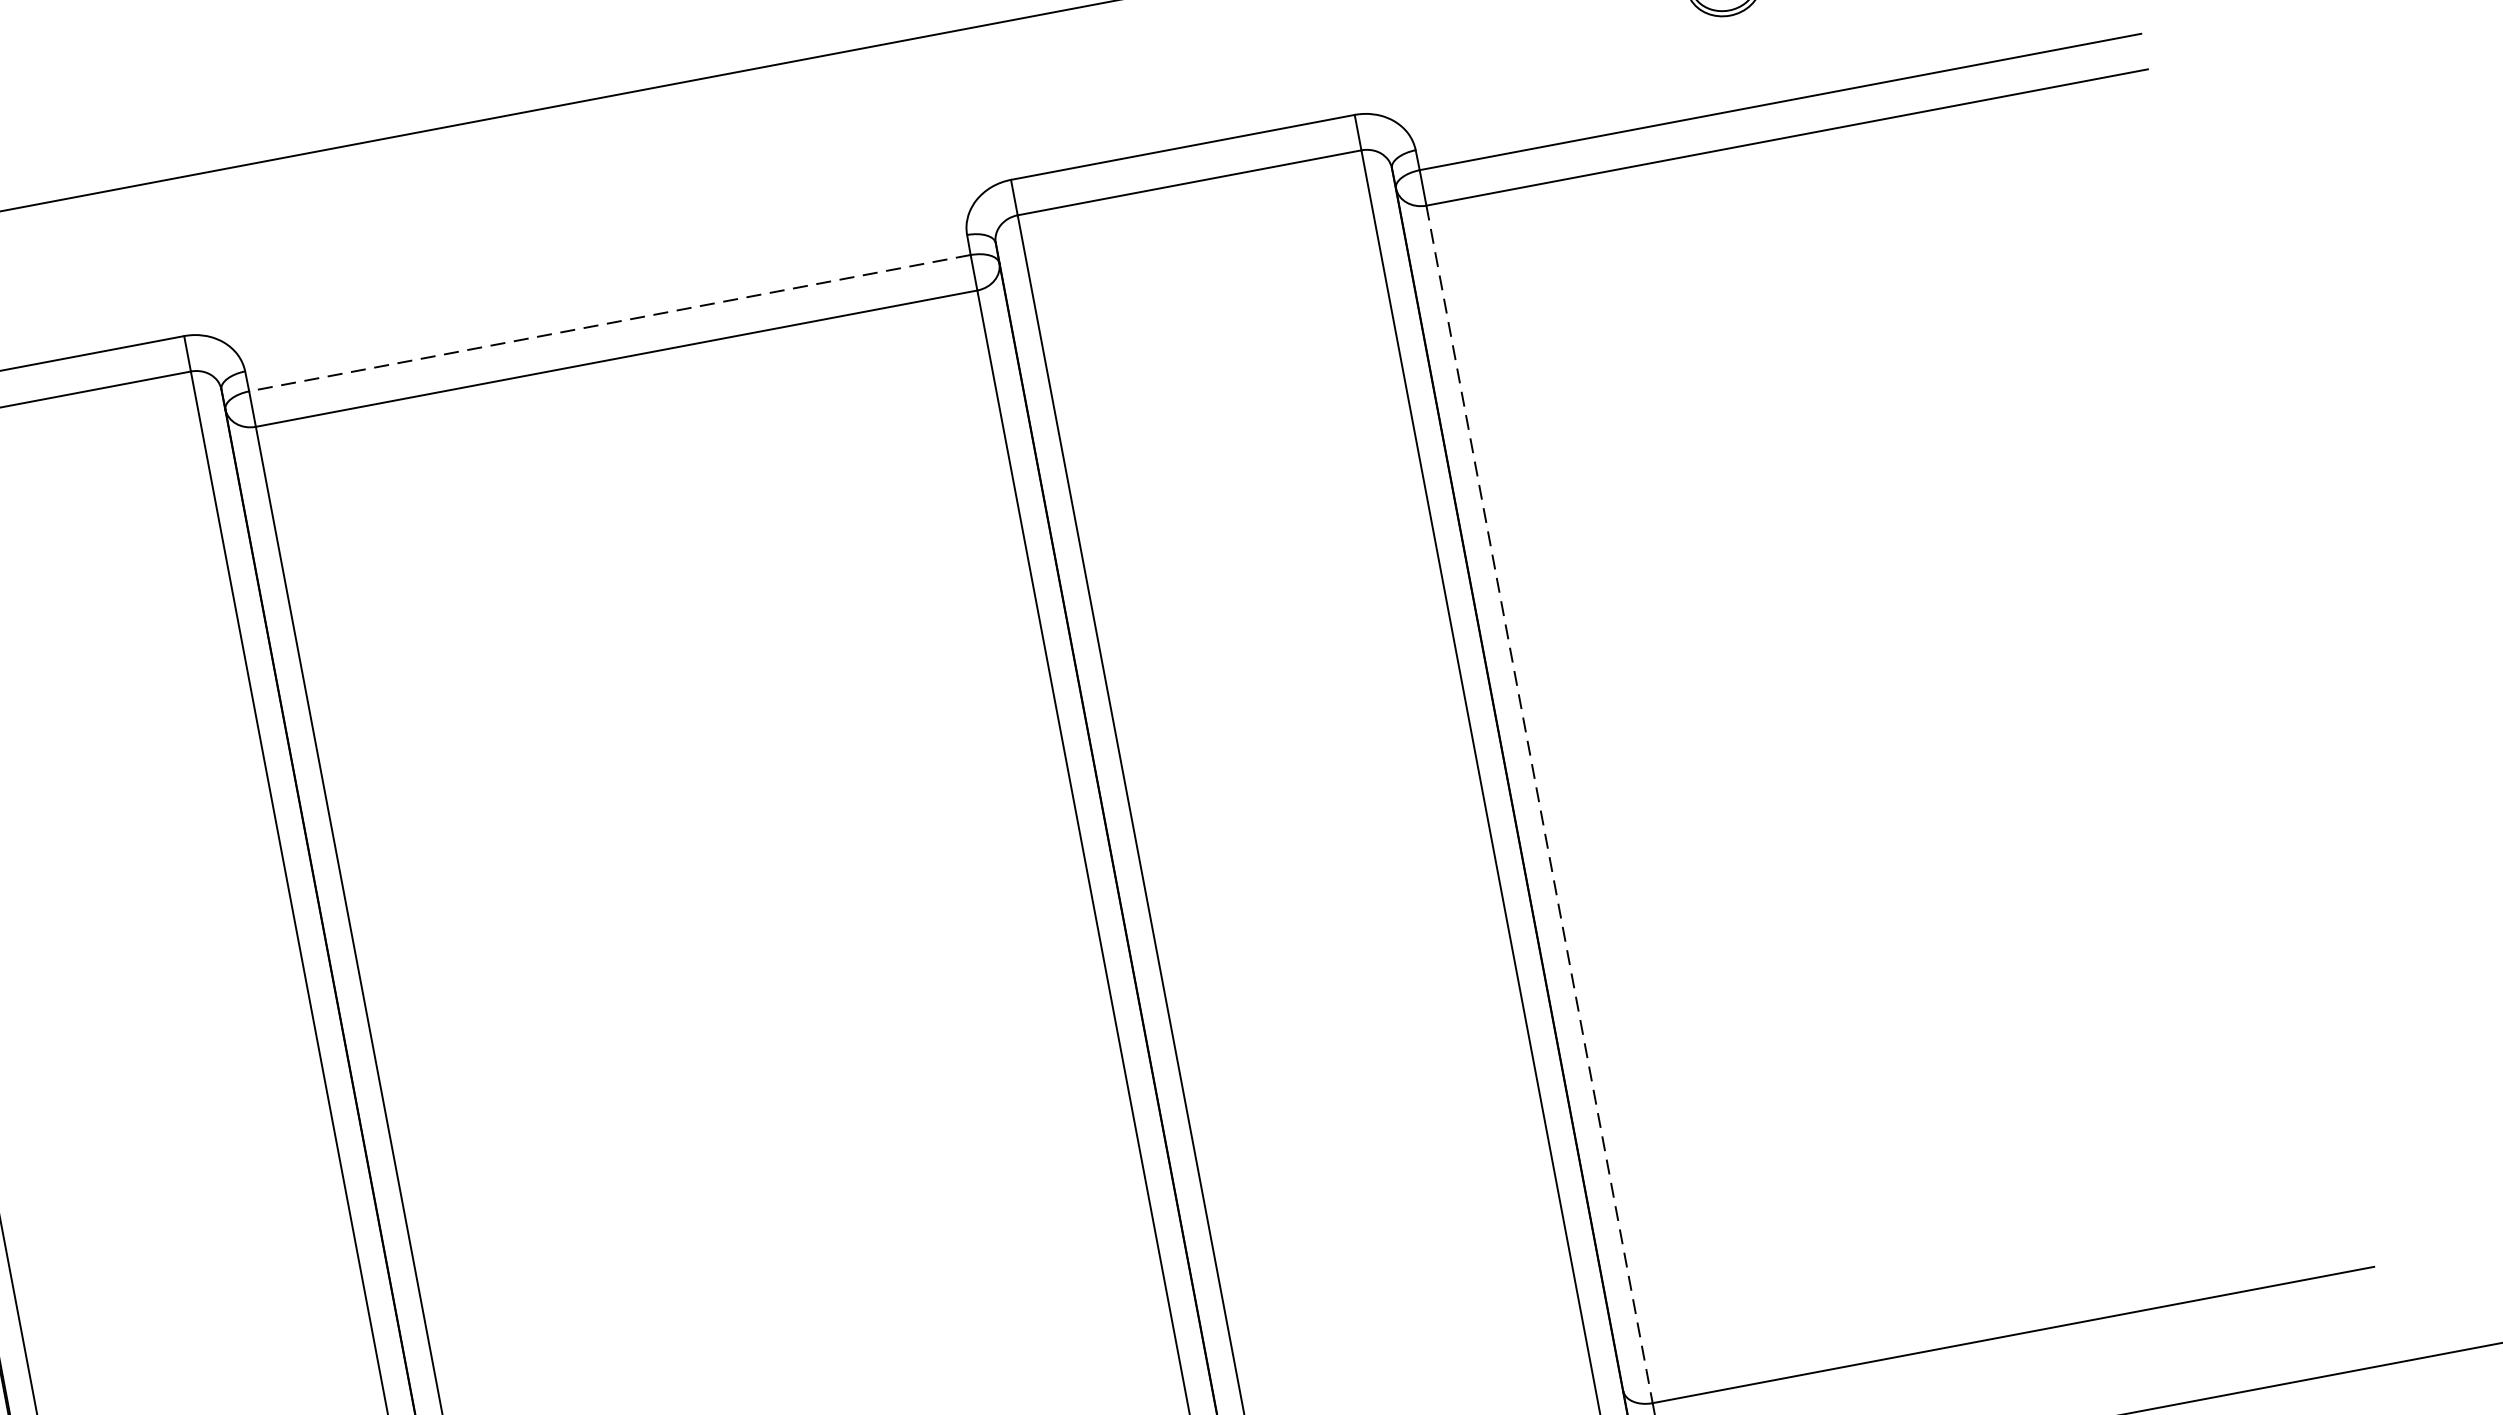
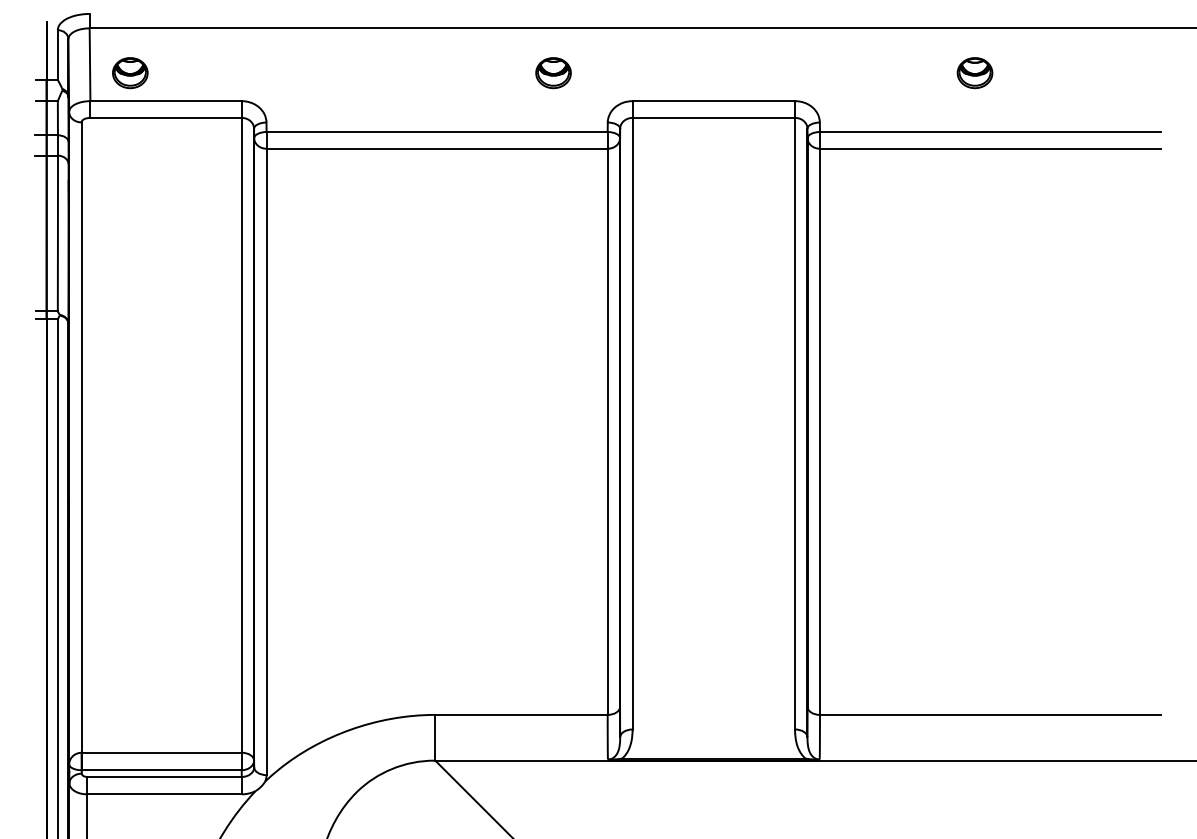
part: (832, 152) -> (553, 73), added
line: (610, 322) -> (437, 131), dashed -> solid
line: (1538, 806) -> (819, 432), dashed -> solid

